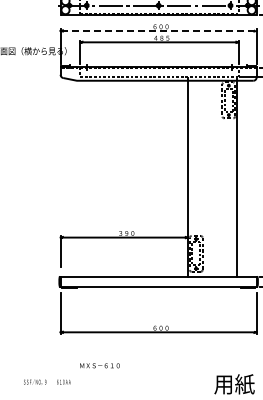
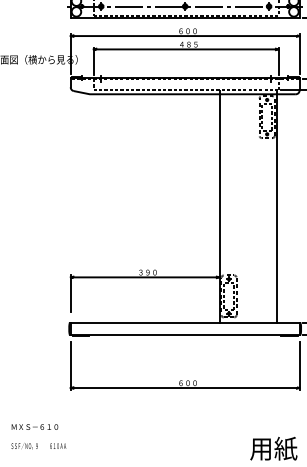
line: (161, 30) -> (188, 35), dashed -> solid
text: (99, 365) -> (34, 426), moved
text: (47, 381) -> (39, 445), moved

